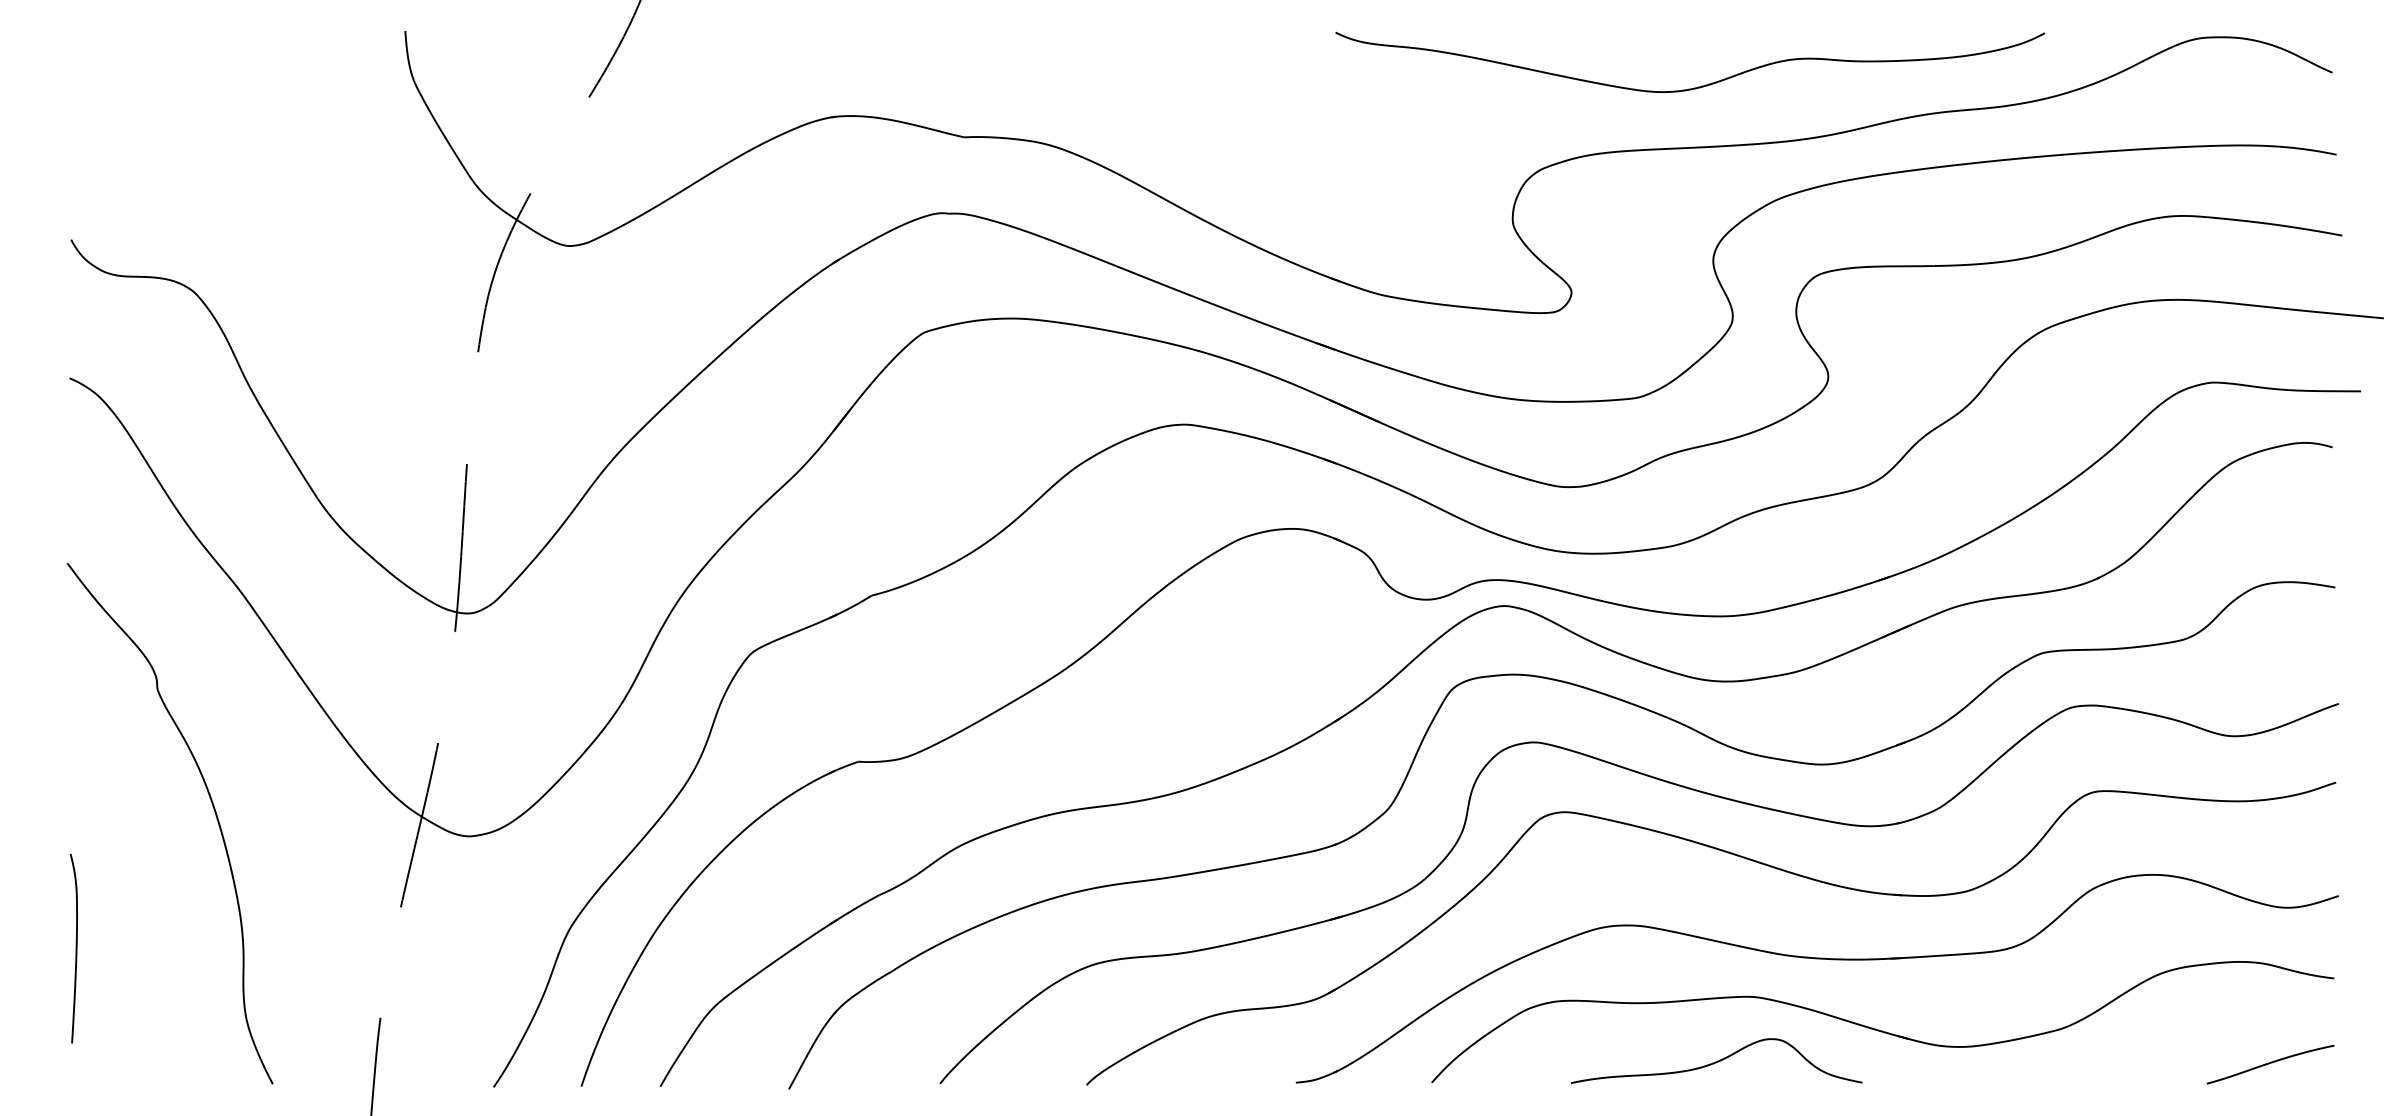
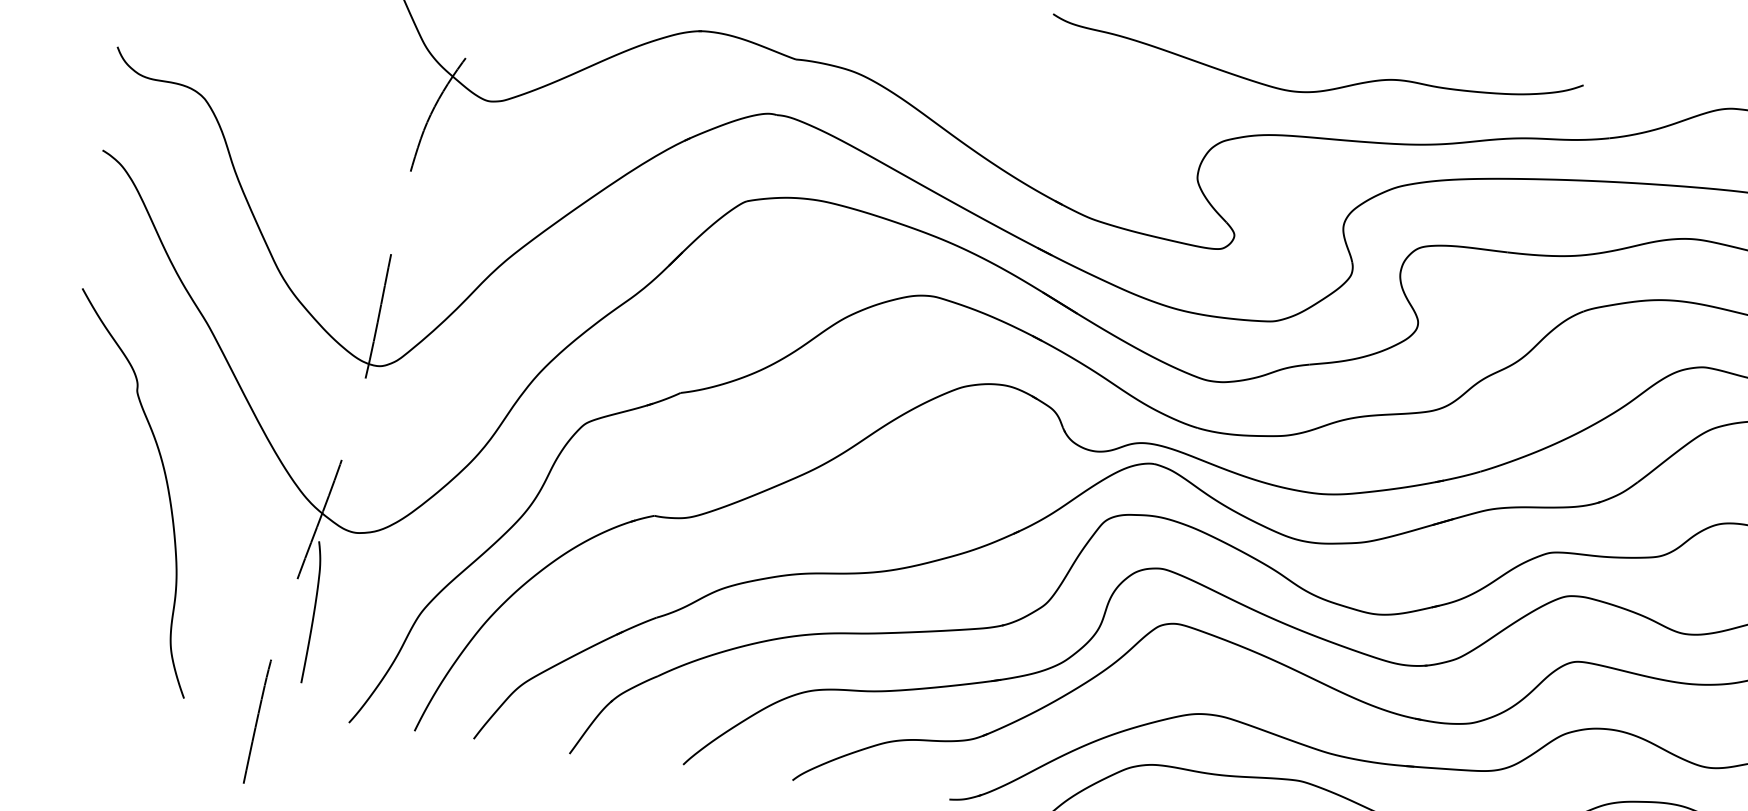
curve: (1693, 87) -> (1315, 90), moved
curve: (75, 948) -> (313, 612), moved

